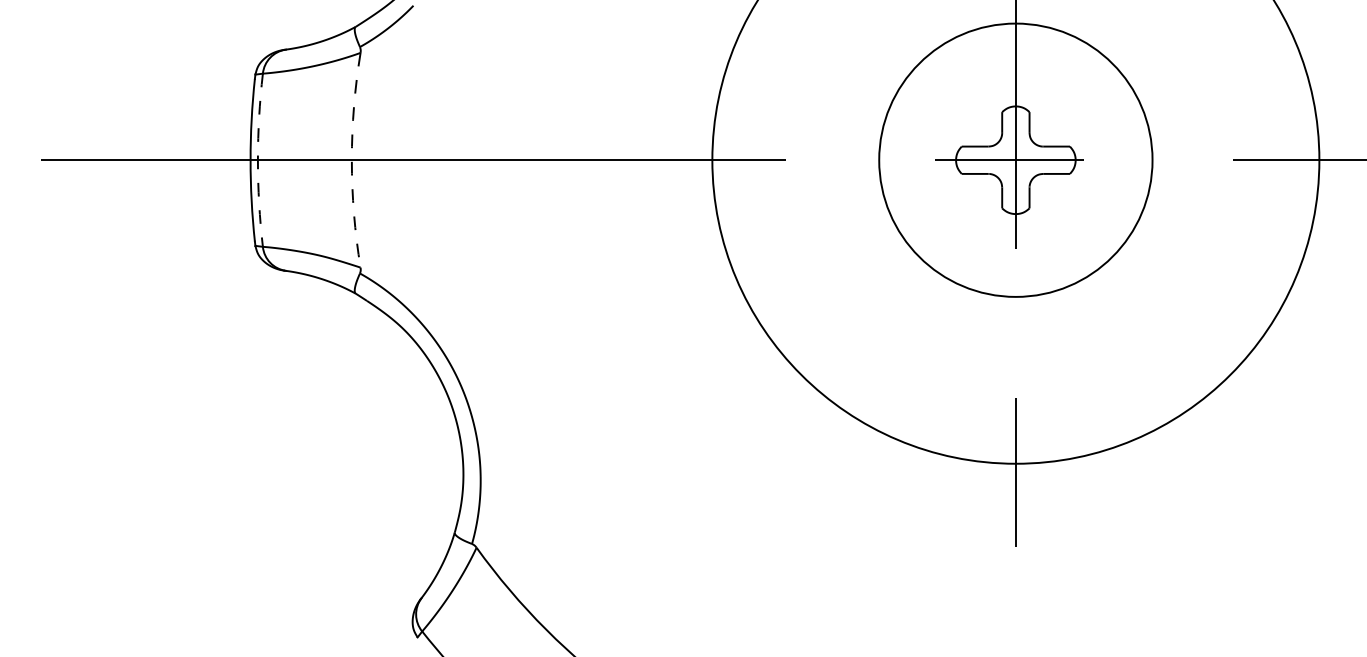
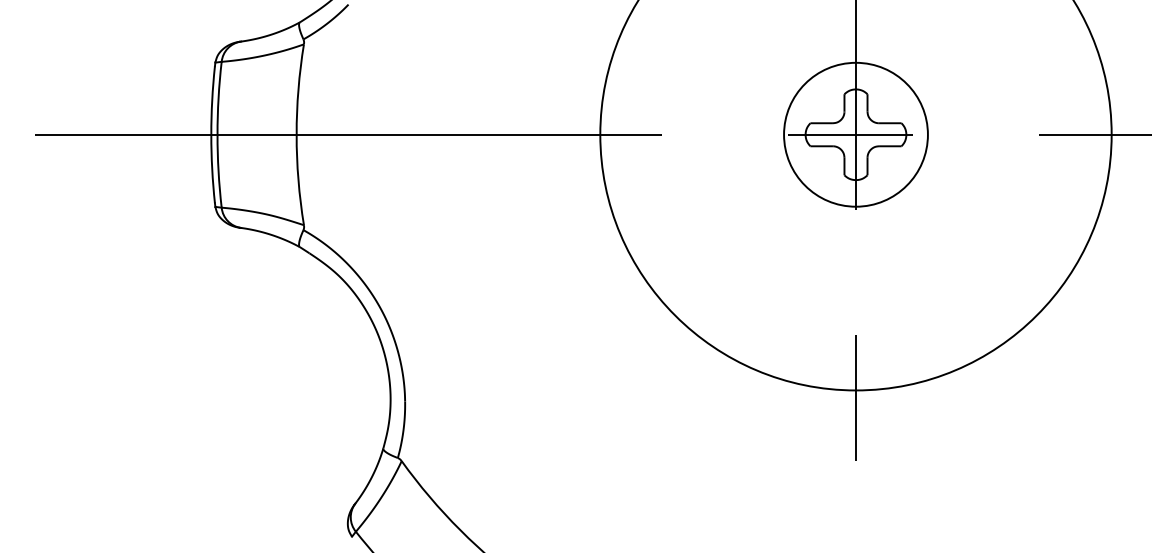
circle: (1015, 159) -> (855, 134), size x0.62
arc: (257, 160) -> (217, 134), dashed -> solid
arc: (351, 160) -> (296, 134), dashed -> solid

